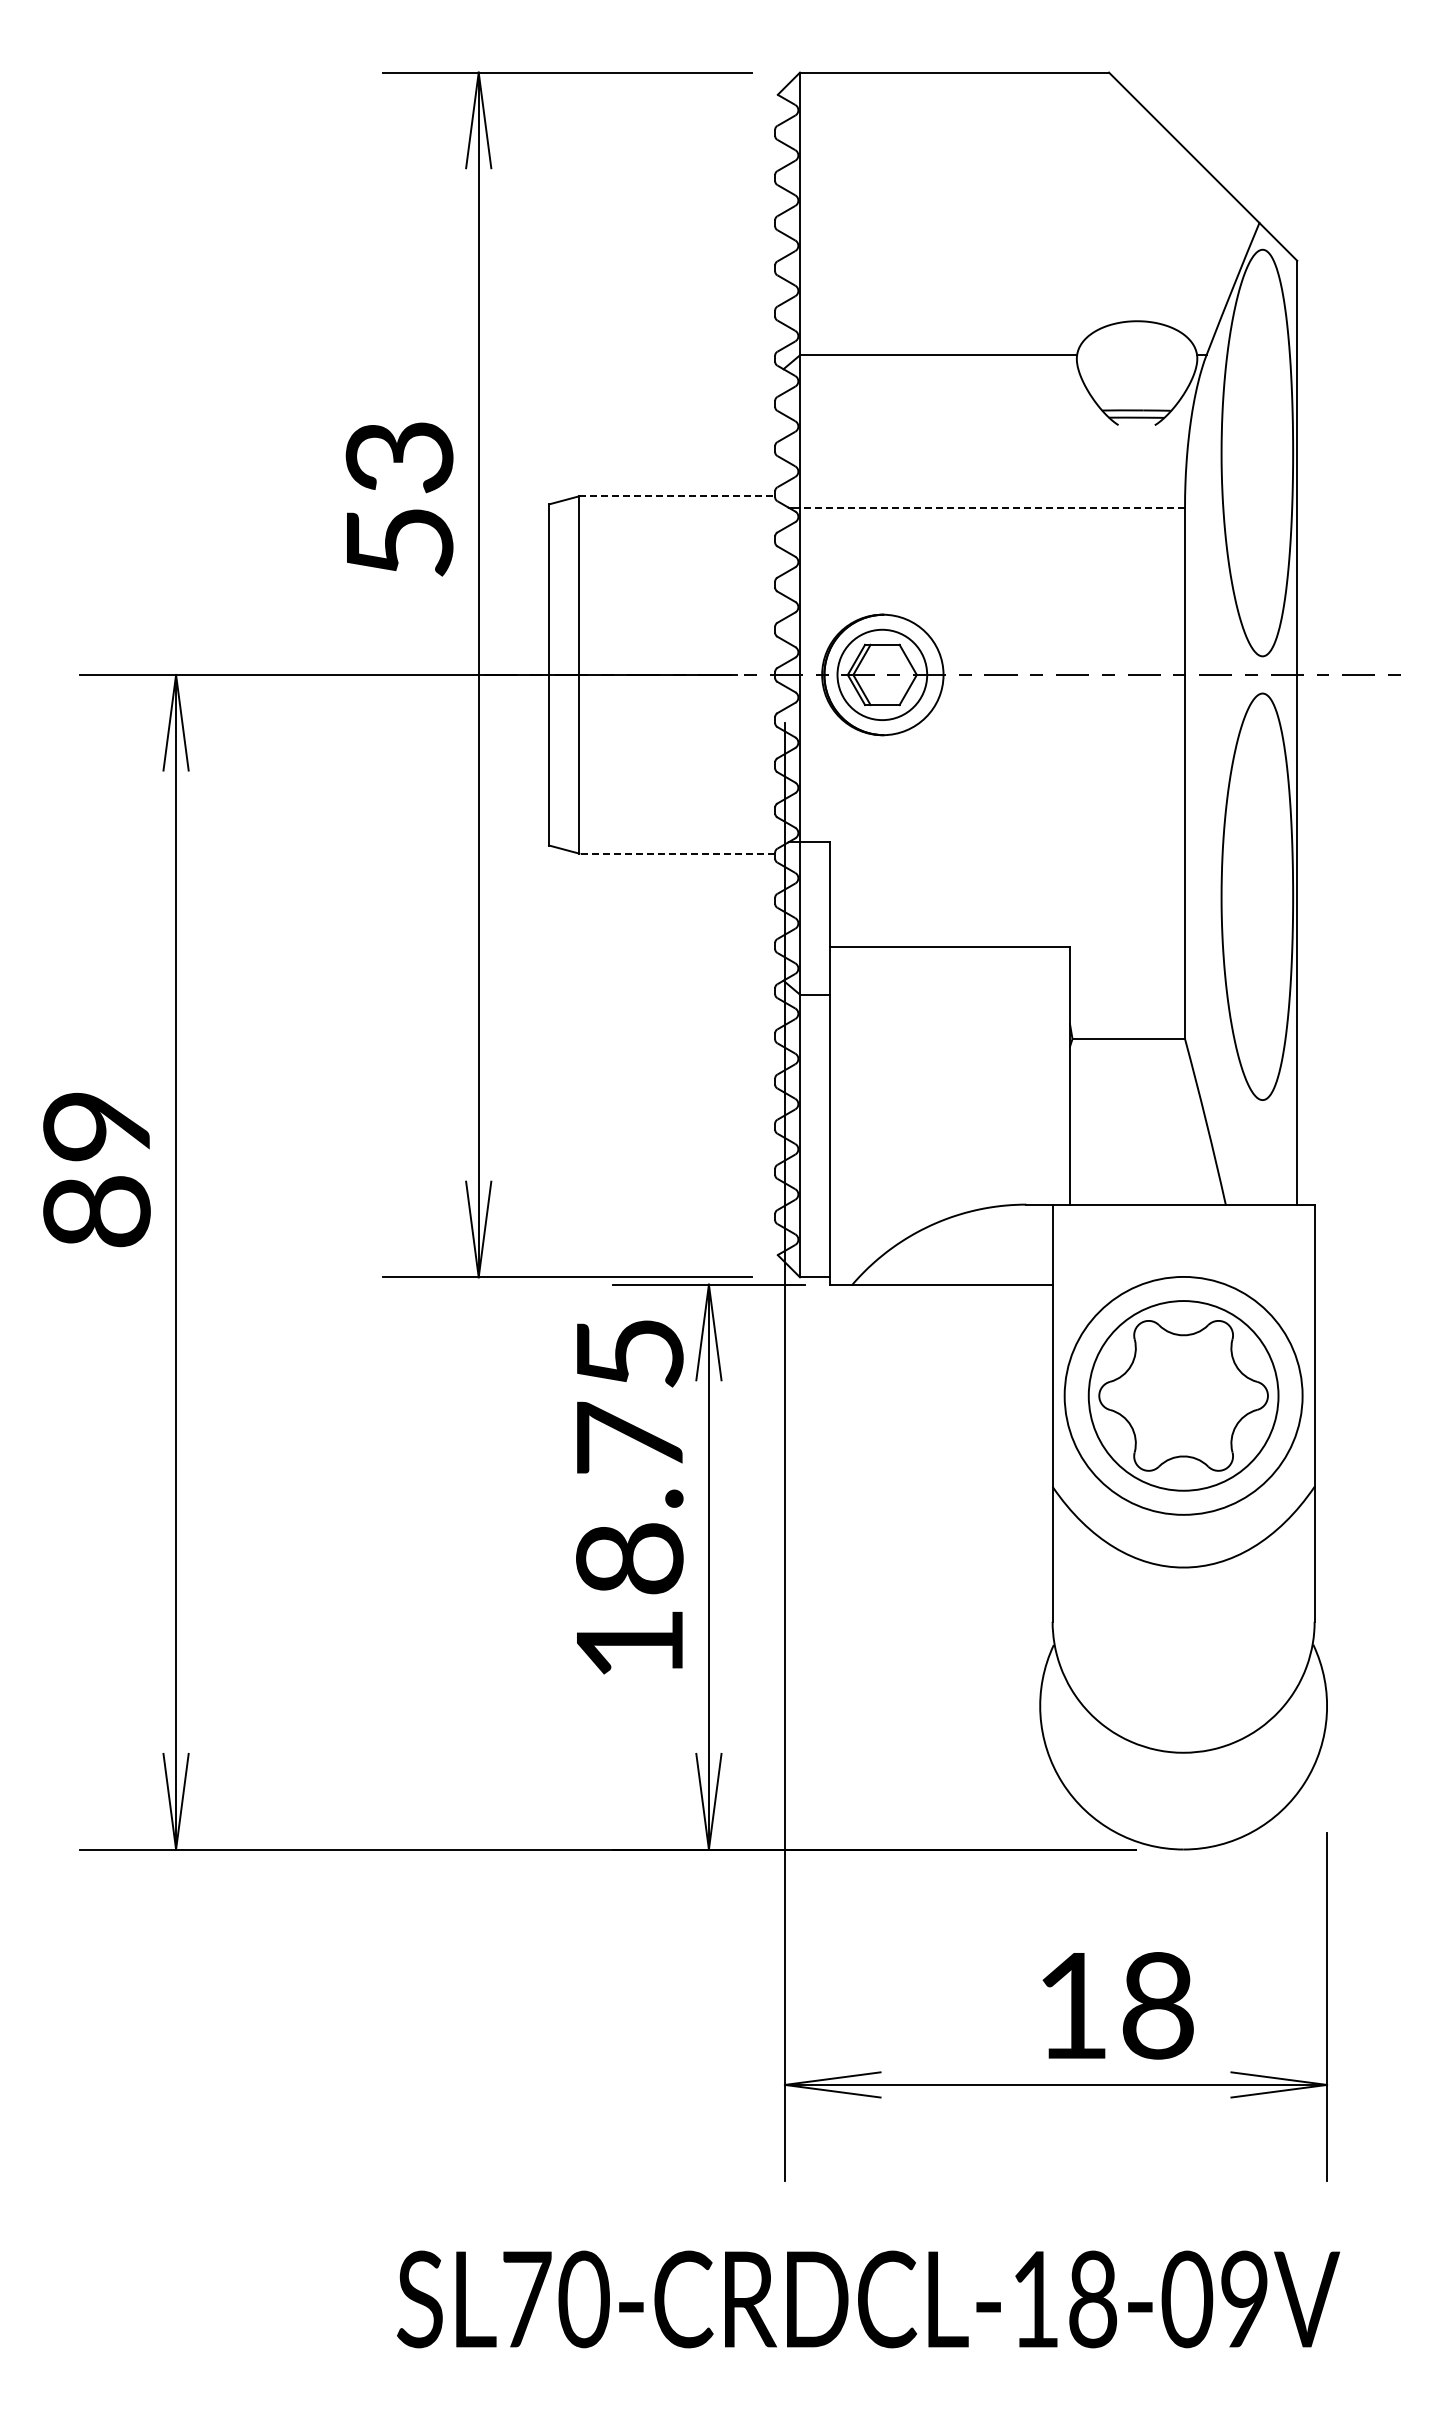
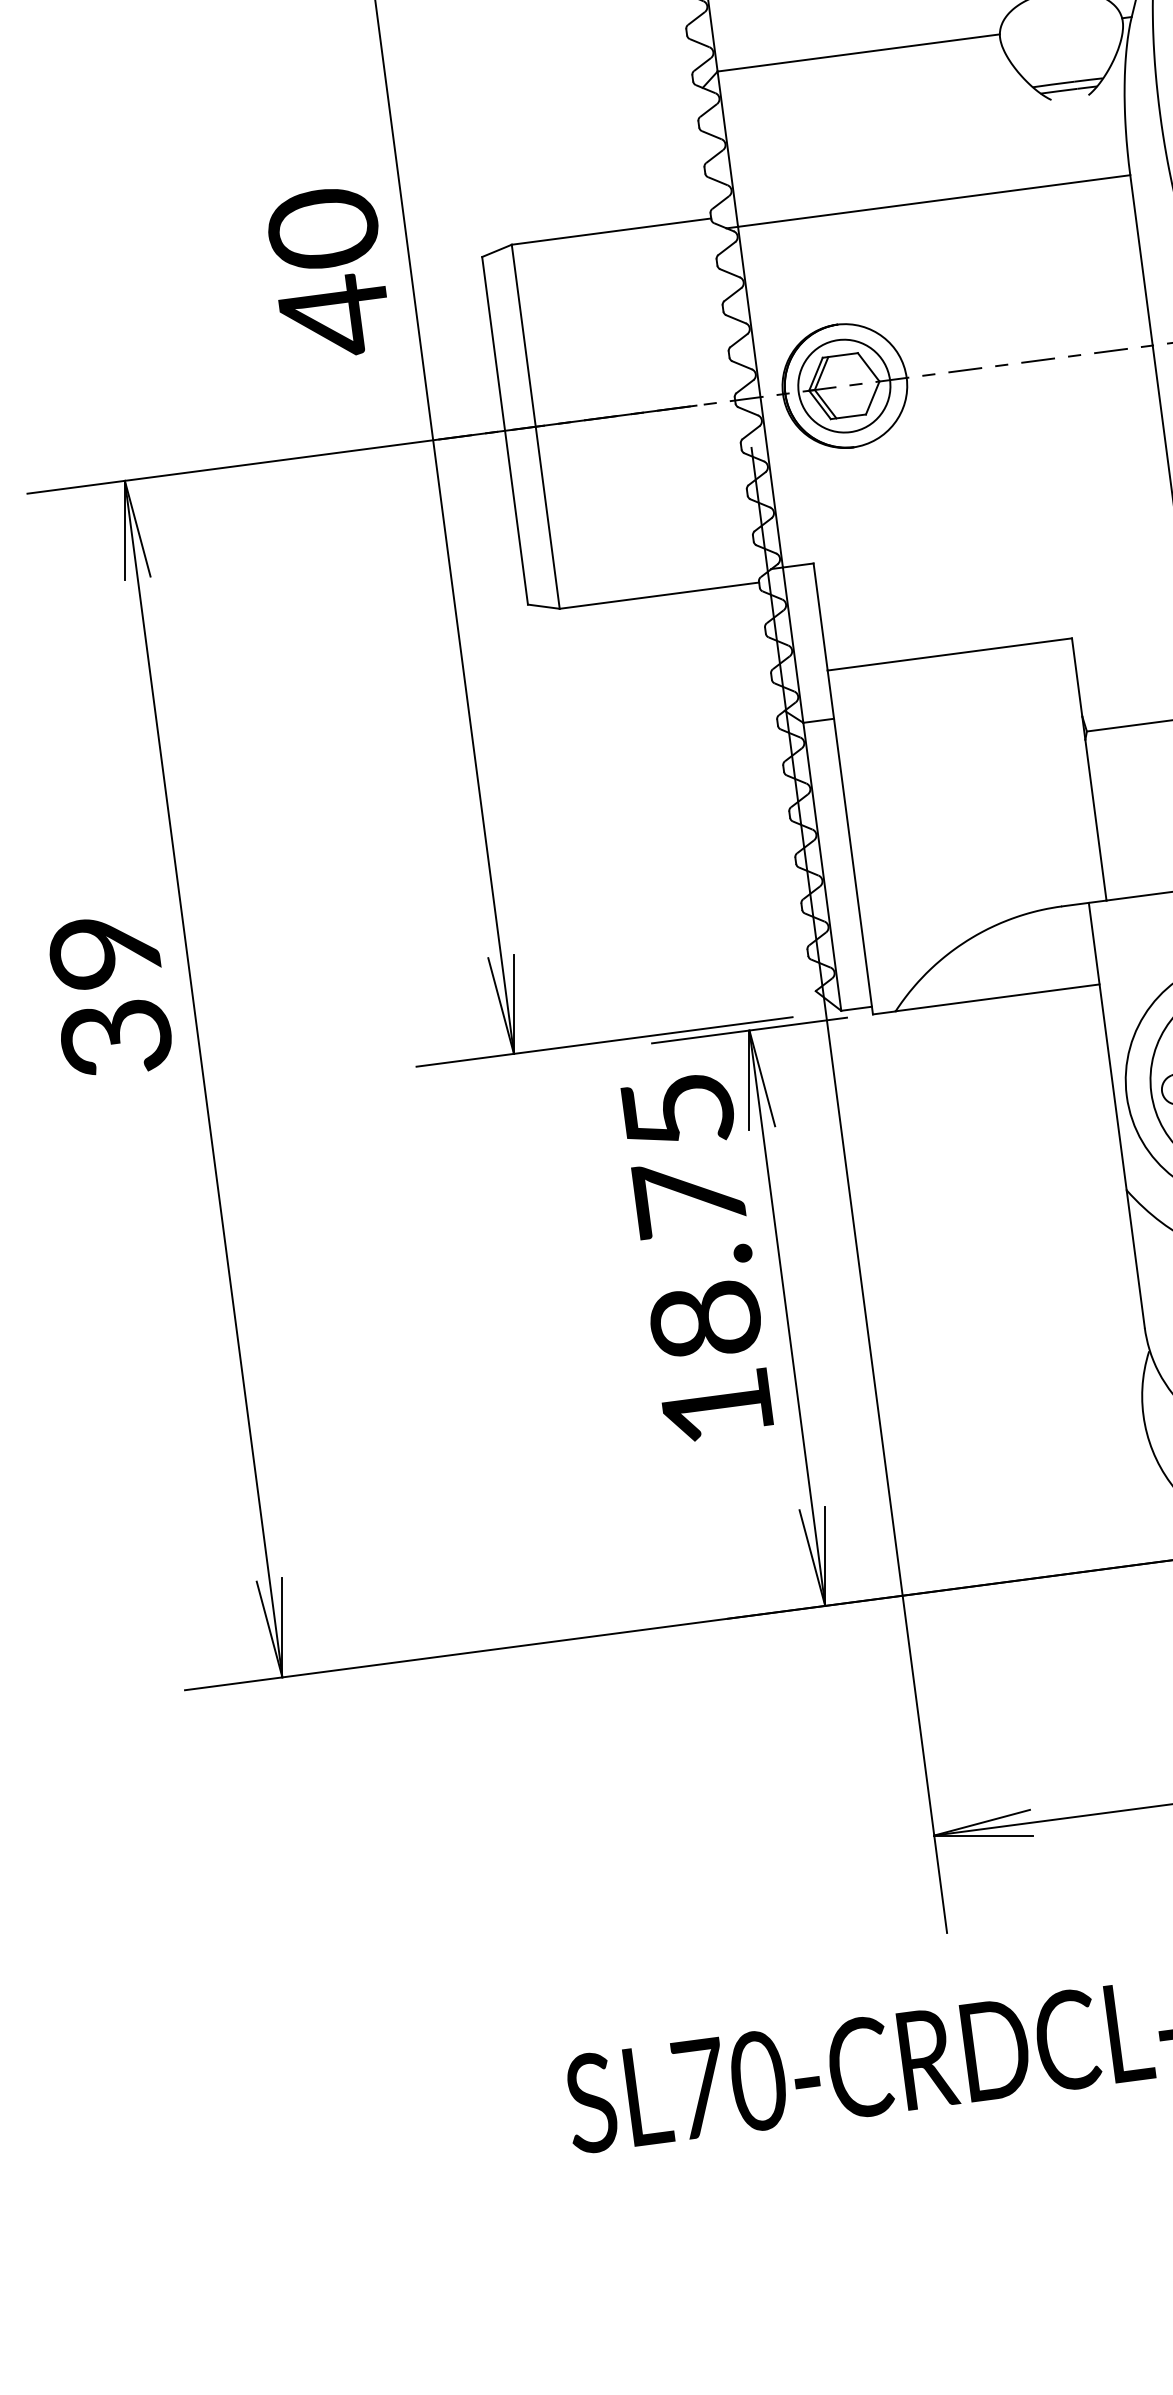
line: (677, 496) -> (611, 231), dashed -> solid
text: (399, 500) -> (329, 273), 53 -> 40
line: (992, 507) -> (934, 200), dashed -> solid
line: (677, 853) -> (659, 595), dashed -> solid
text: (96, 1211) -> (115, 1038), 89 -> 39

